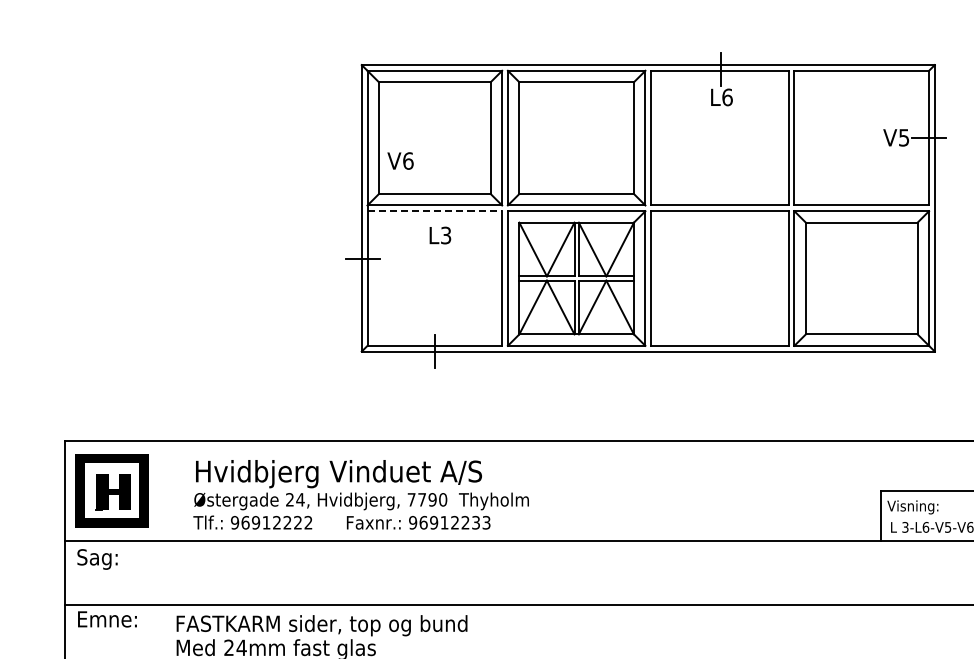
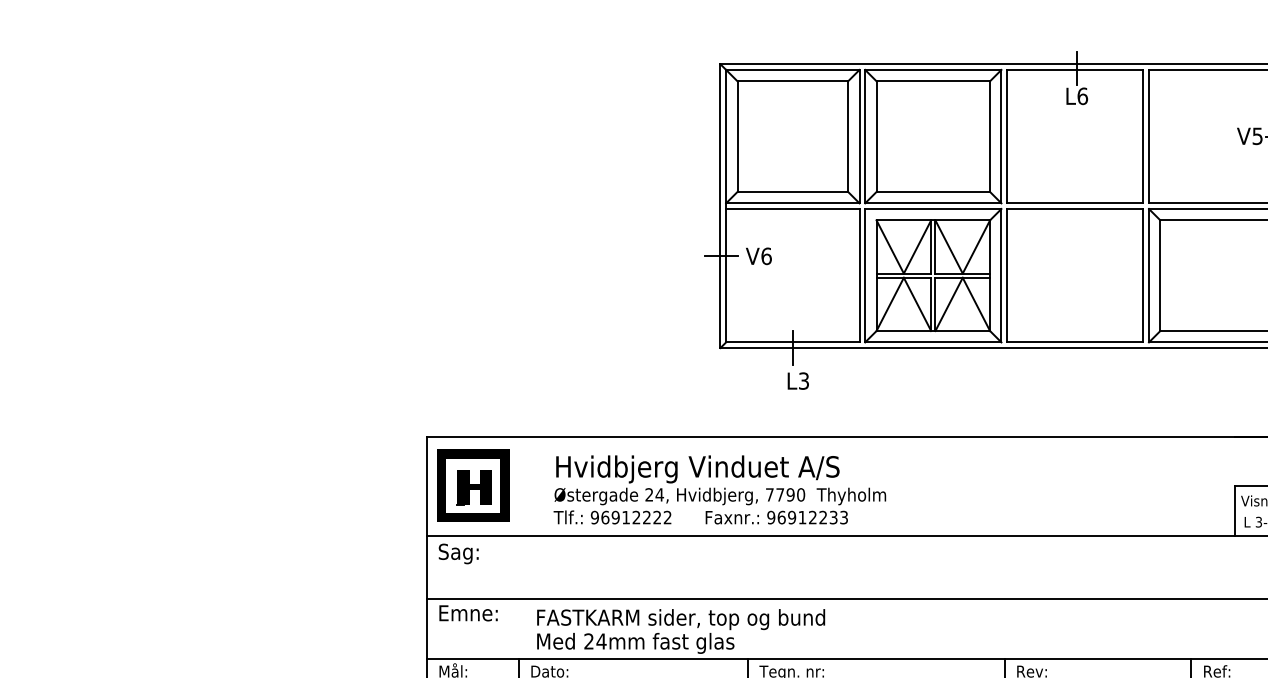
text: (400, 161) -> (758, 256), moved
line: (434, 211) -> (792, 209), dashed -> solid
text: (439, 234) -> (797, 380), moved

